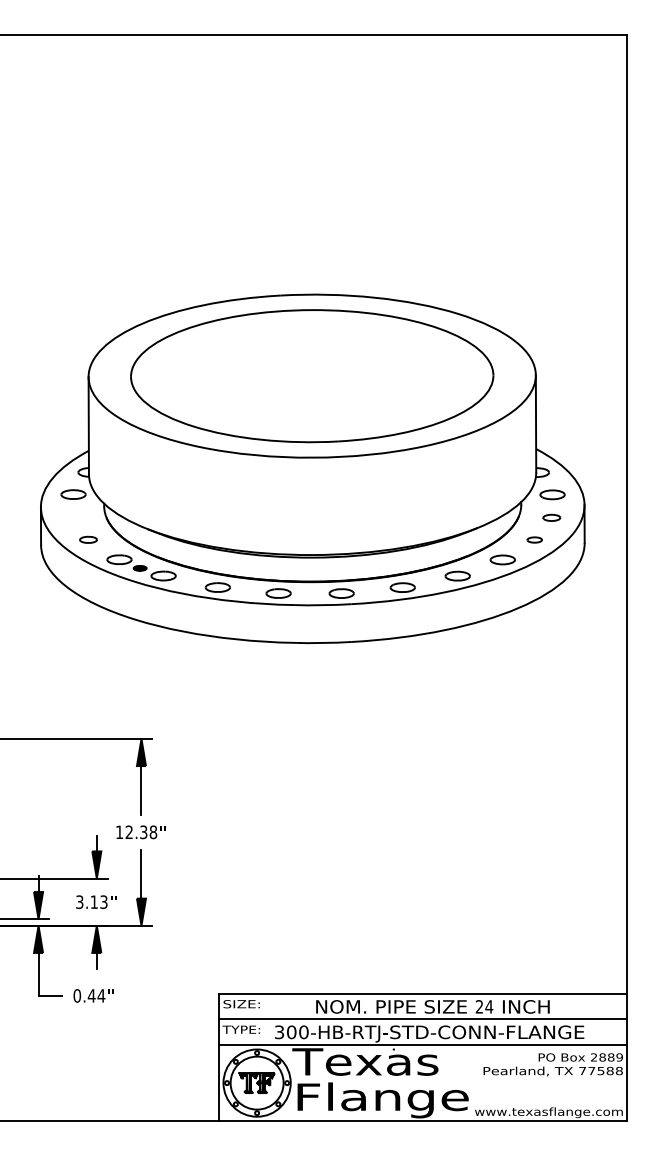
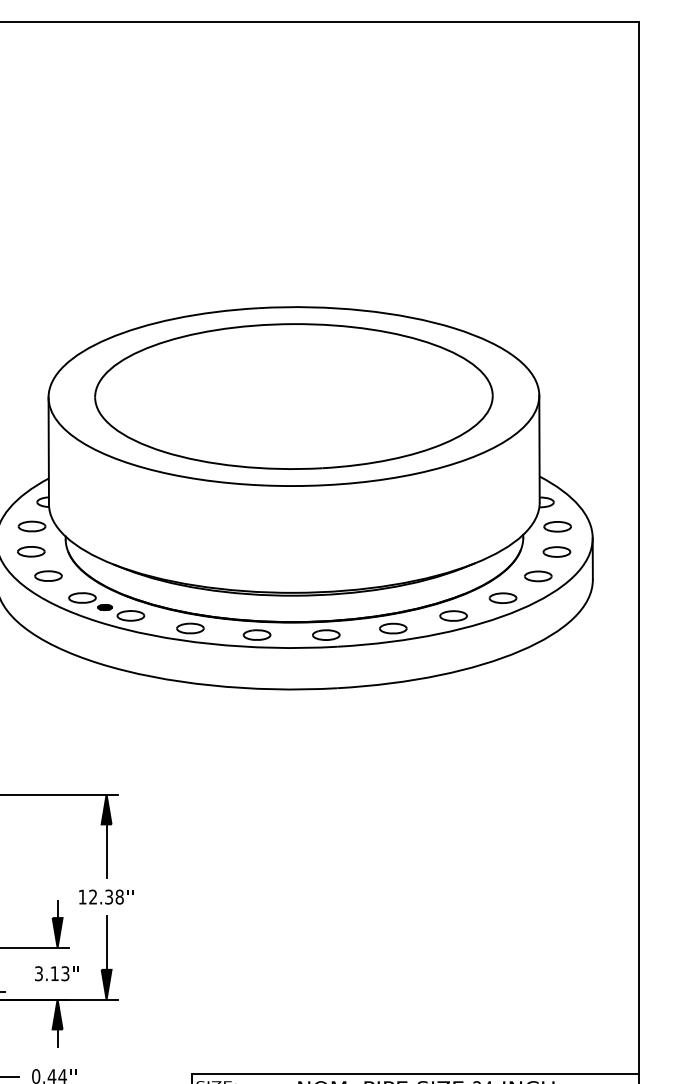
part: (72, 517) -> (30, 551), added
part: (551, 517) -> (556, 551), size x1.43
part: (88, 539) -> (48, 575), size x1.43
part: (534, 539) -> (537, 575), size x1.67

